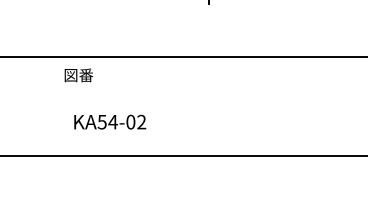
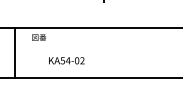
line: (31, 105) -> (15, 52), added
text: (109, 121) -> (66, 60), moved

